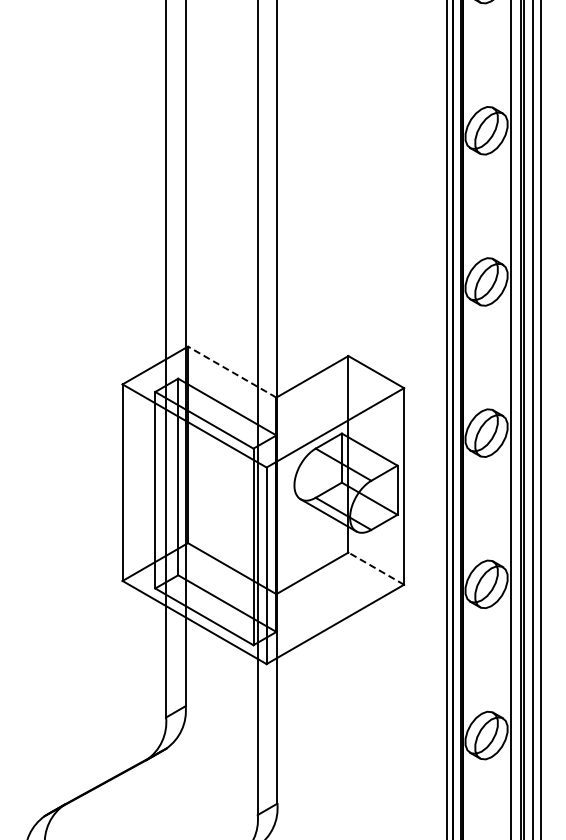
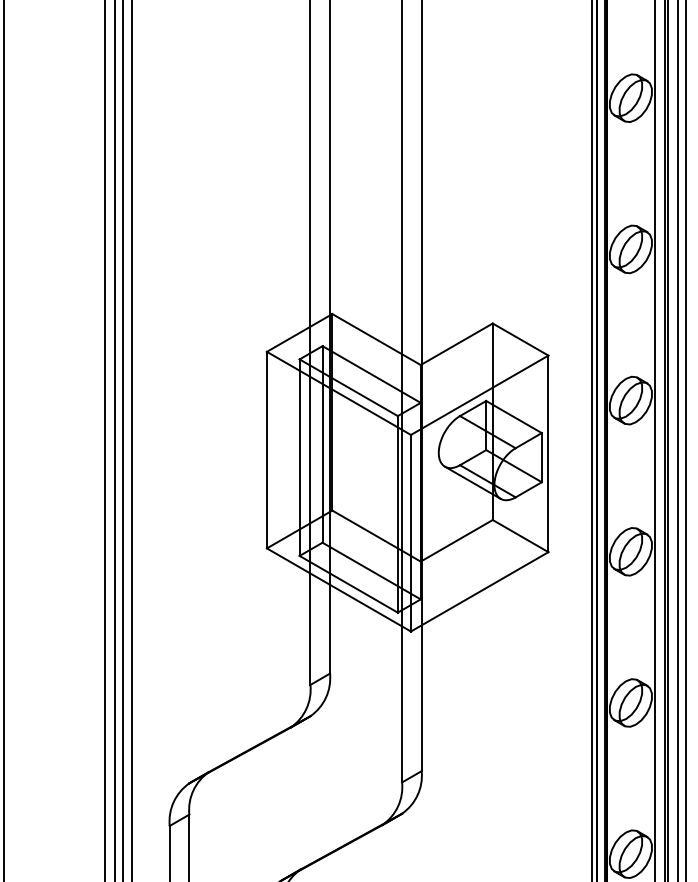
line: (232, 372) -> (376, 339), dashed -> solid
line: (376, 568) -> (520, 535), dashed -> solid

